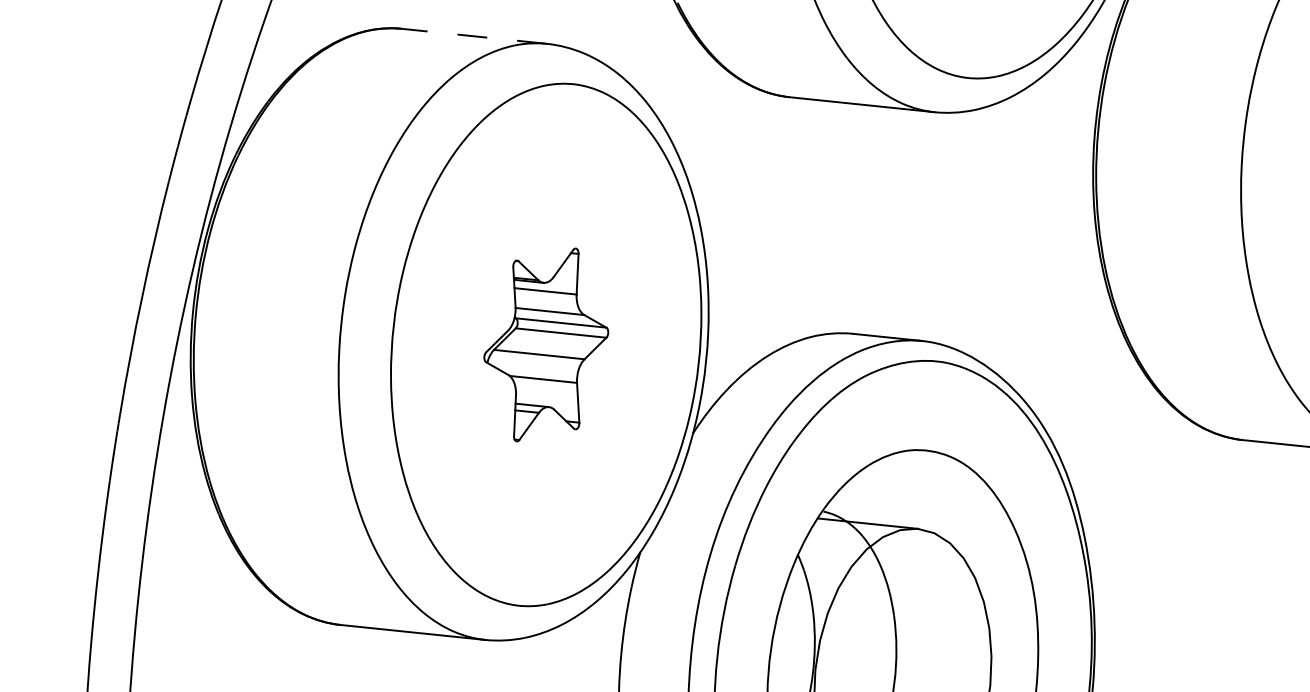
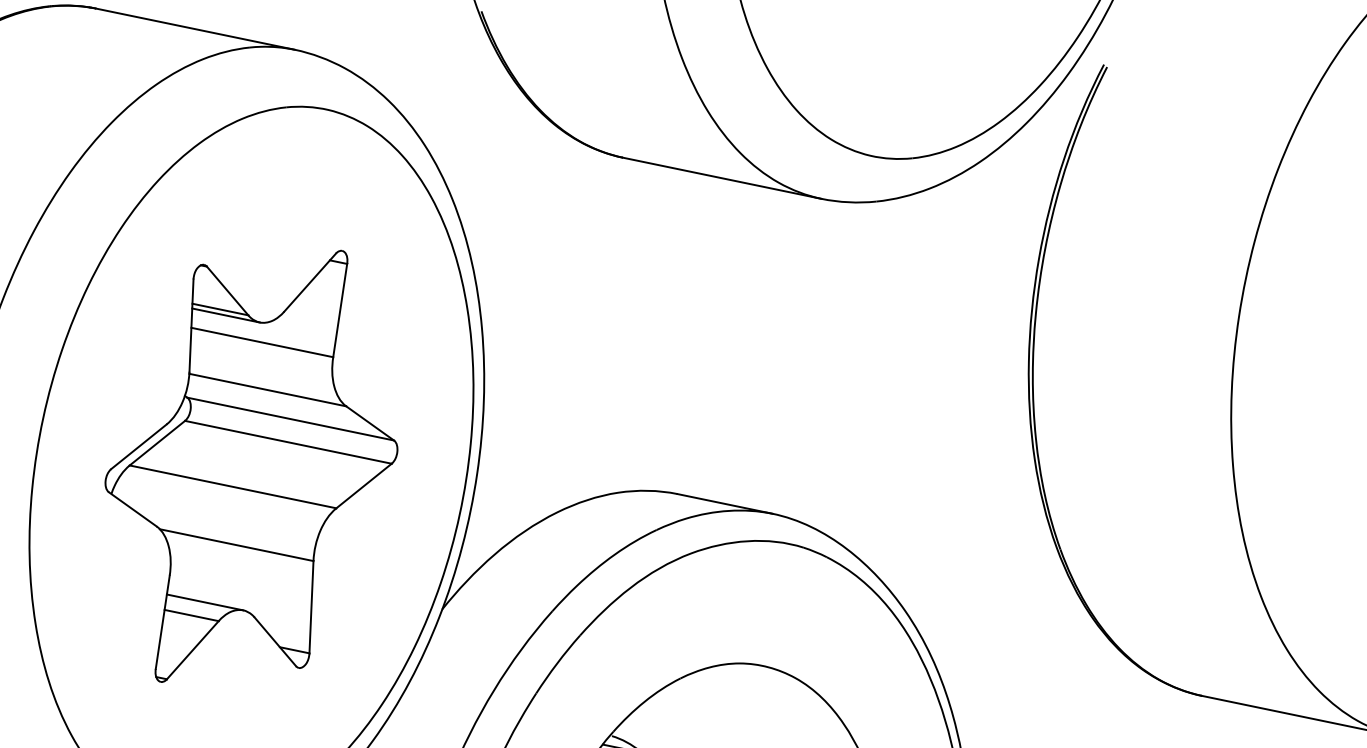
line: (474, 36) -> (195, 29), dashed -> solid
part: (546, 344) -> (251, 465), size x1.67

